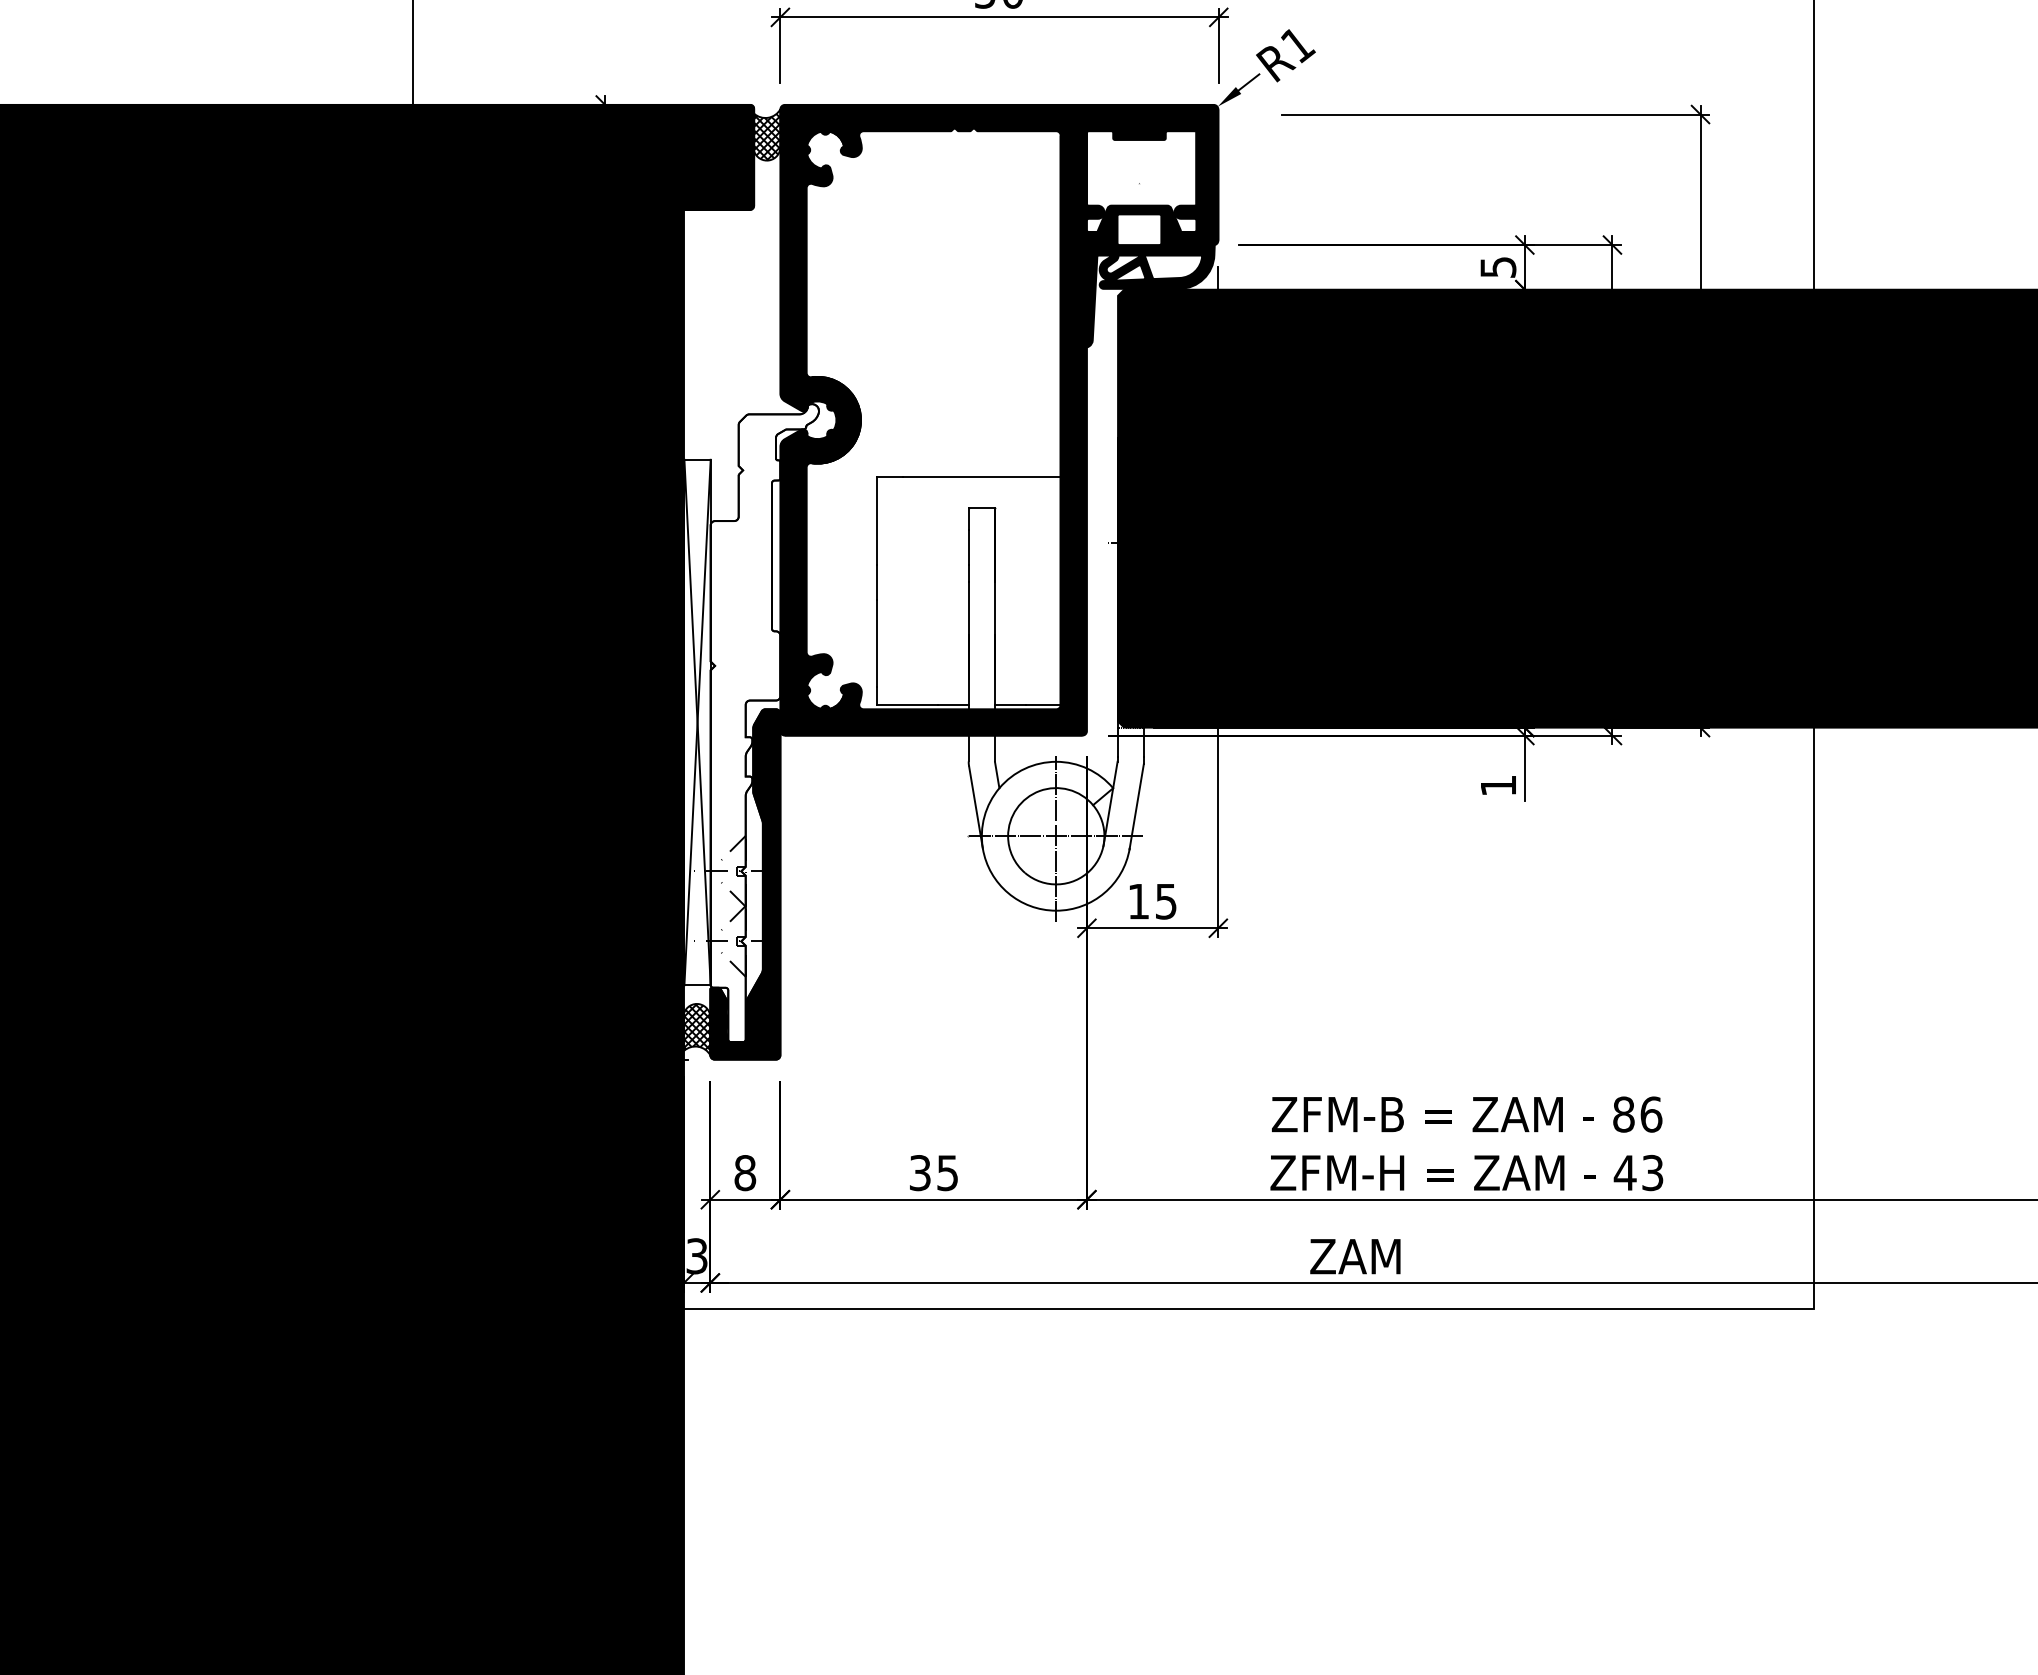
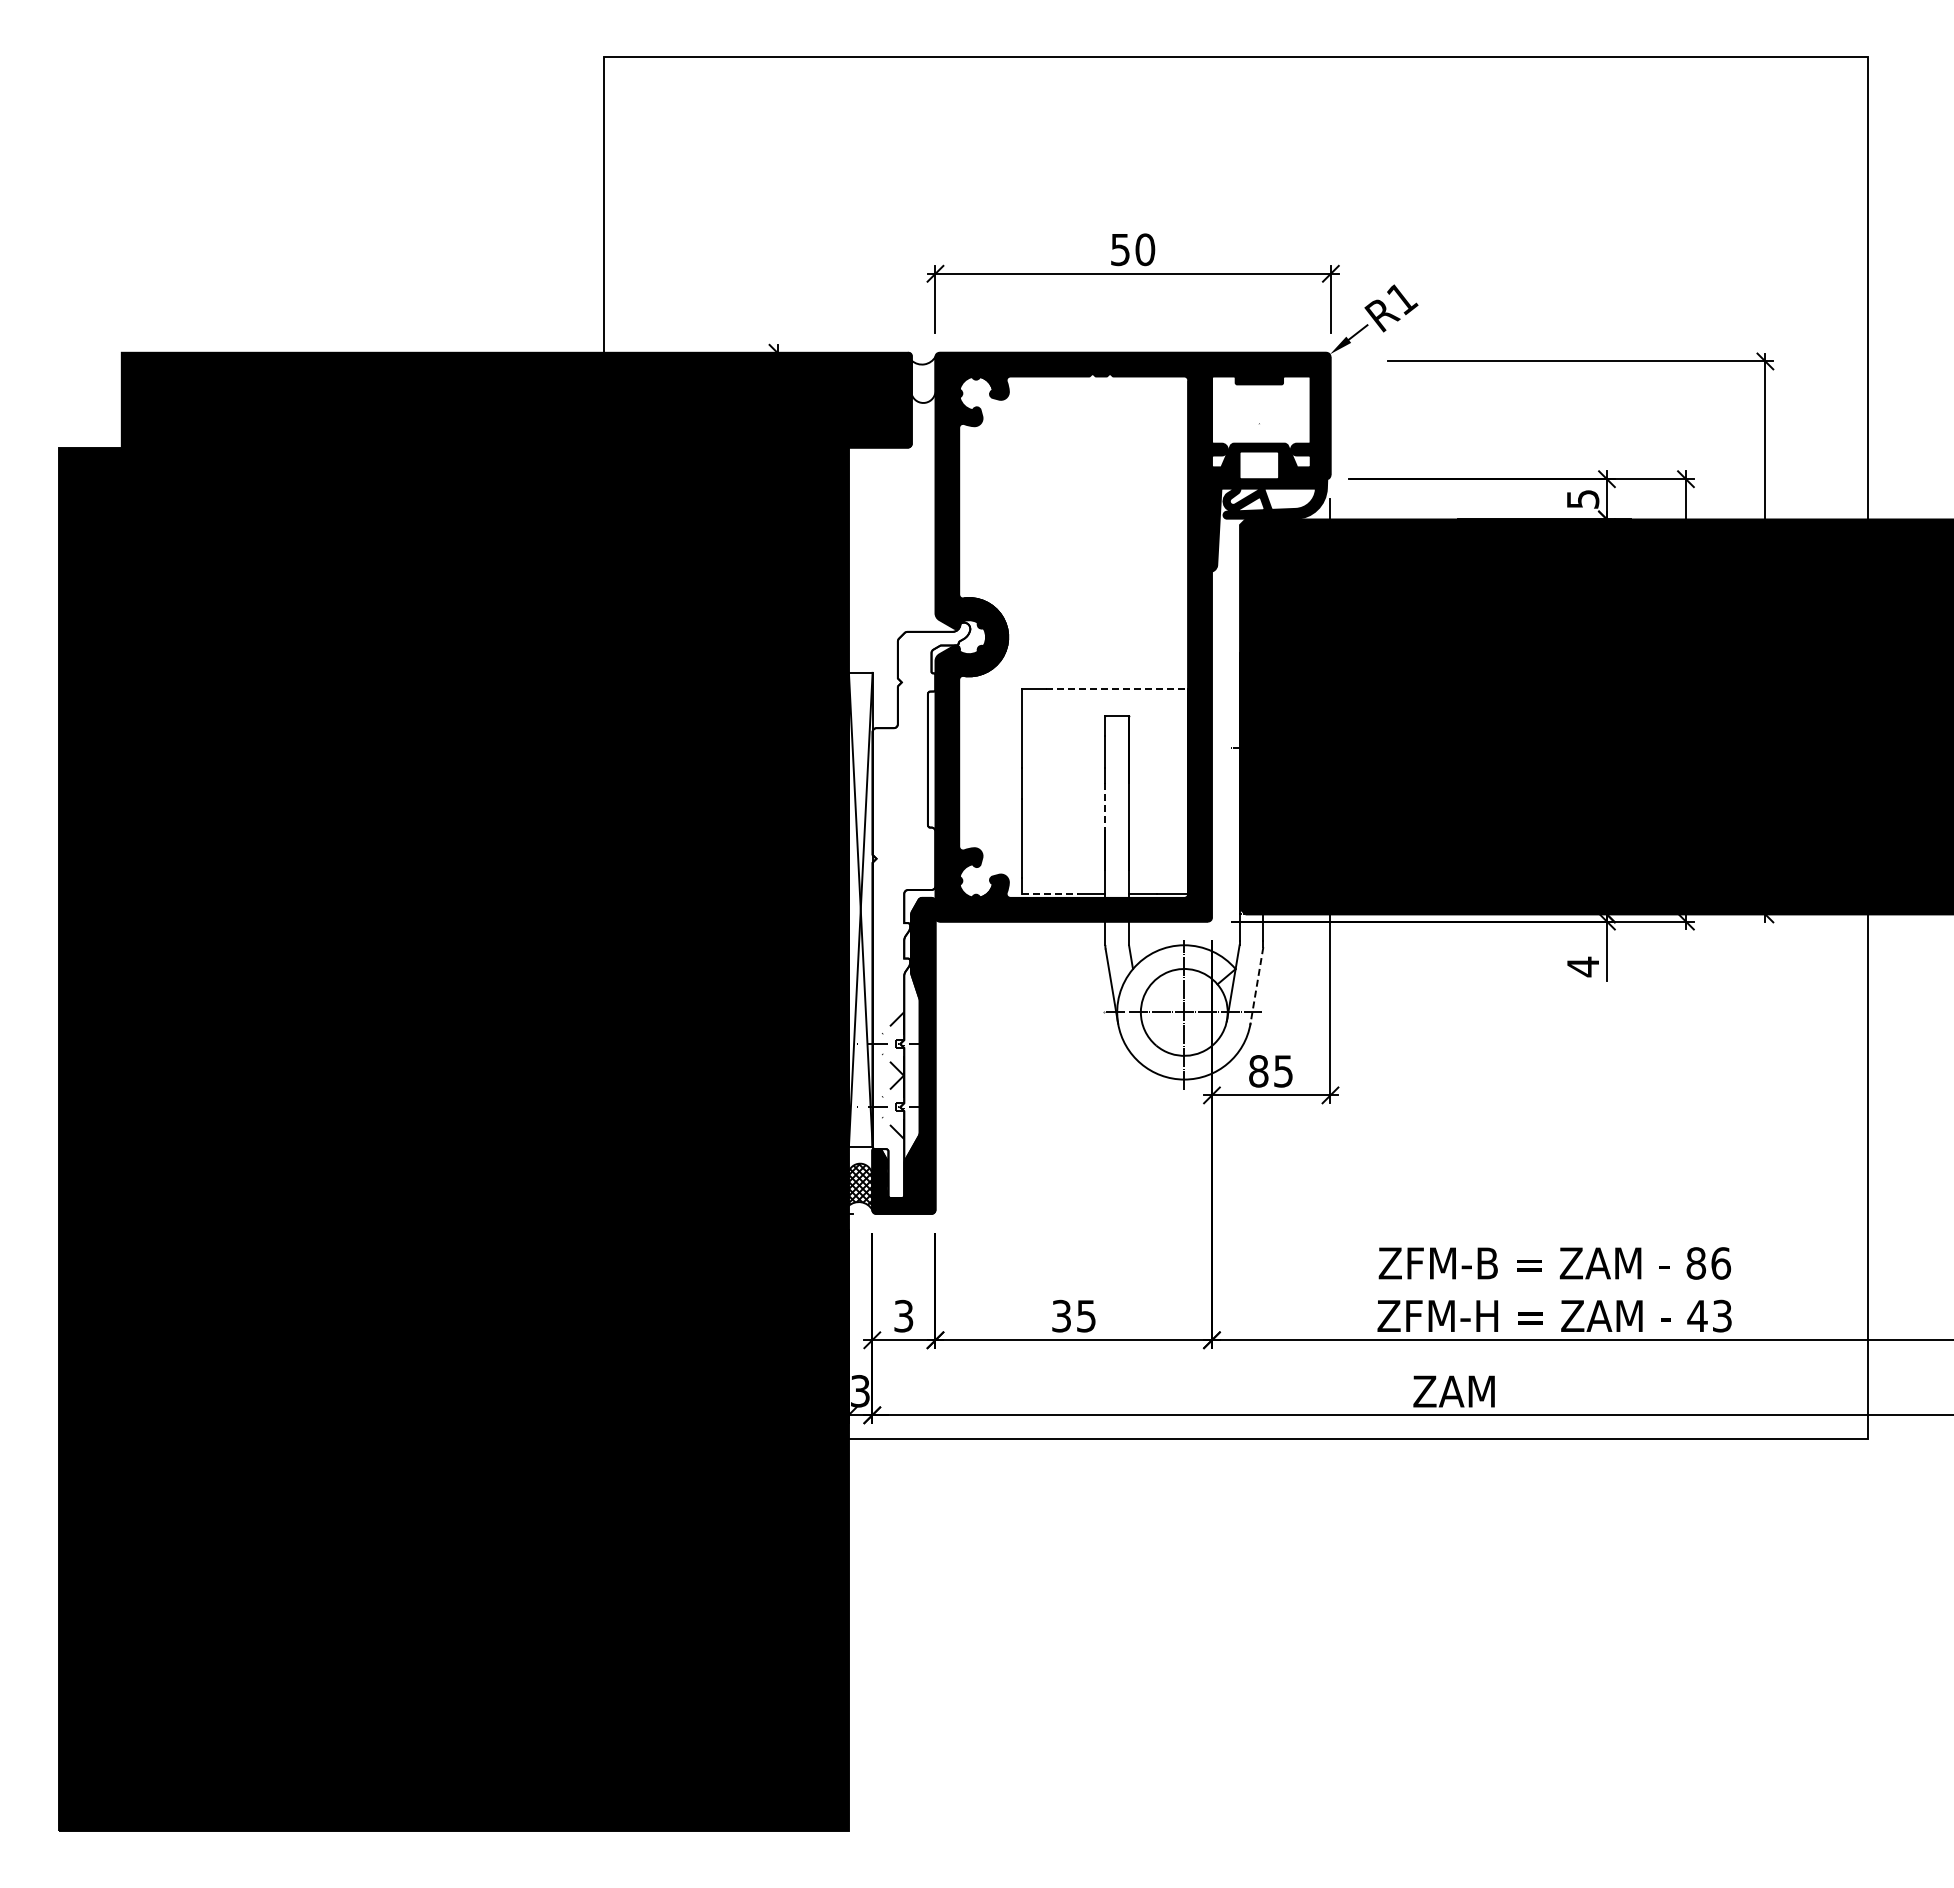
hatch: (767, 134) -> (923, 379), removed
line: (982, 477) -> (1117, 688), solid -> dashed
line: (968, 609) -> (1105, 807), solid -> dashed
line: (907, 704) -> (1050, 893), solid -> dashed
text: (1497, 785) -> (1582, 966), 1 -> 4
line: (1136, 806) -> (1256, 985), solid -> dashed
text: (1138, 901) -> (1258, 1071), 15 -> 85
text: (744, 1173) -> (903, 1316), 8 -> 3

